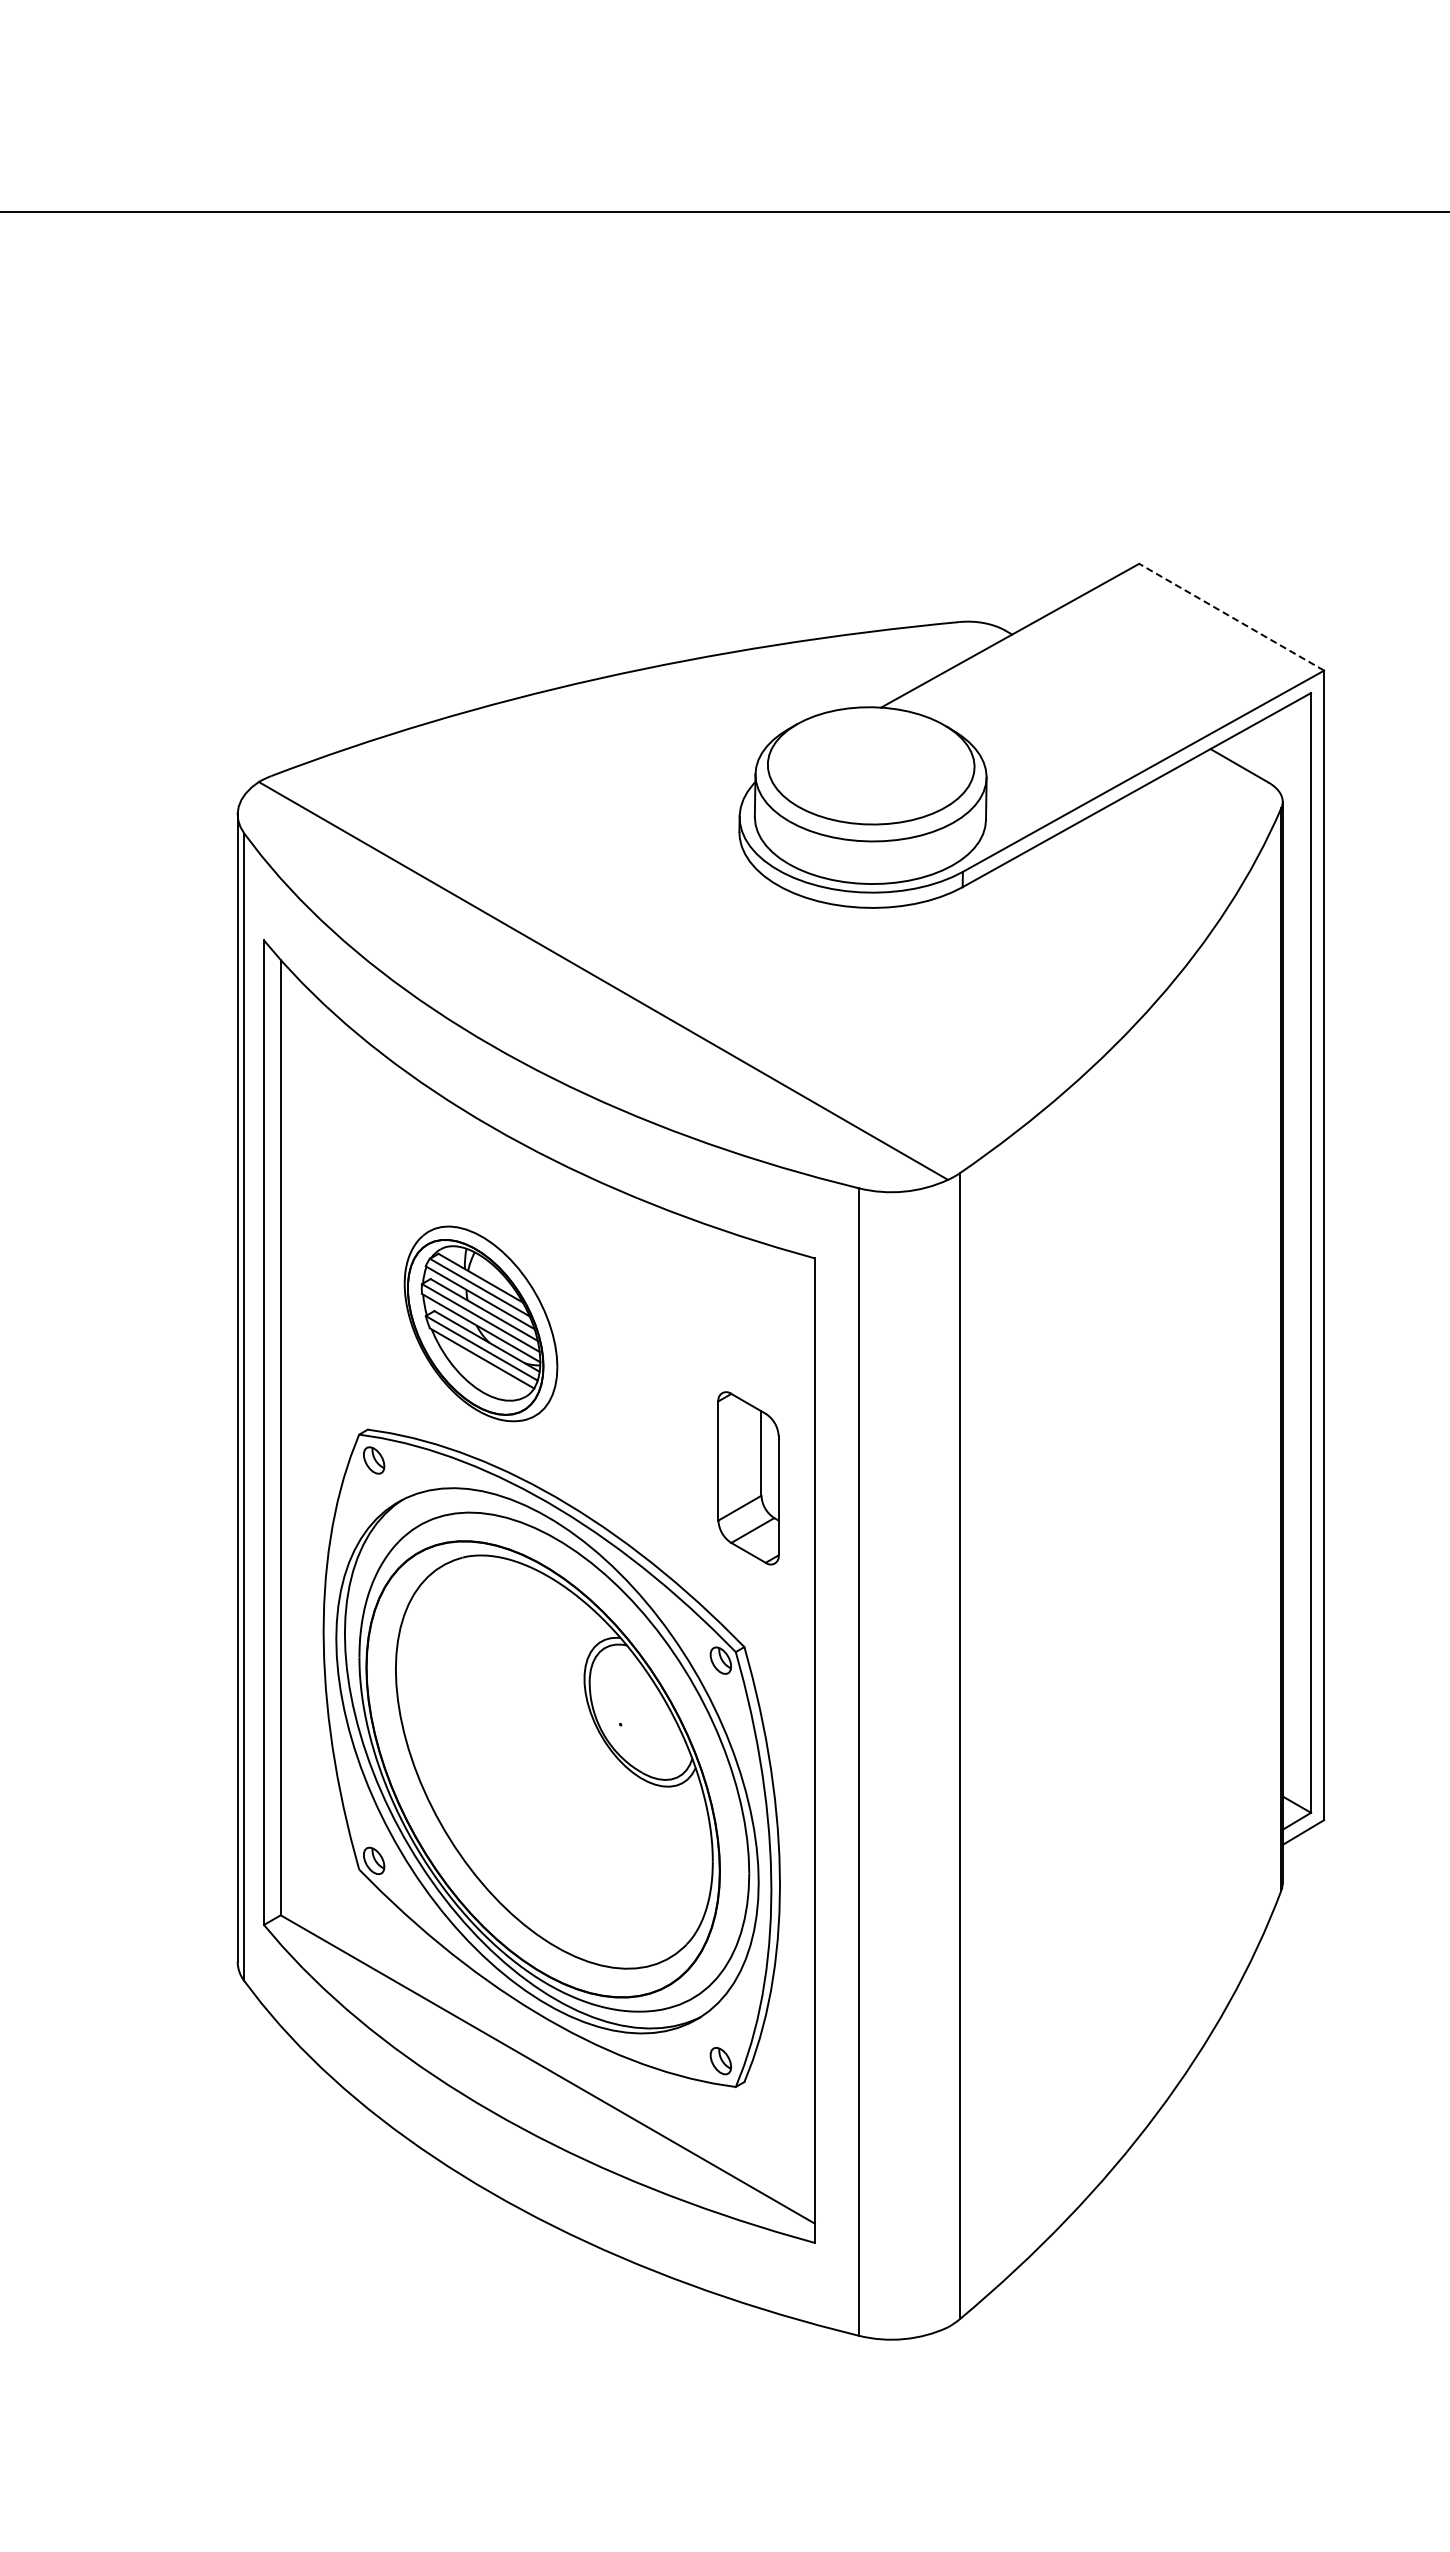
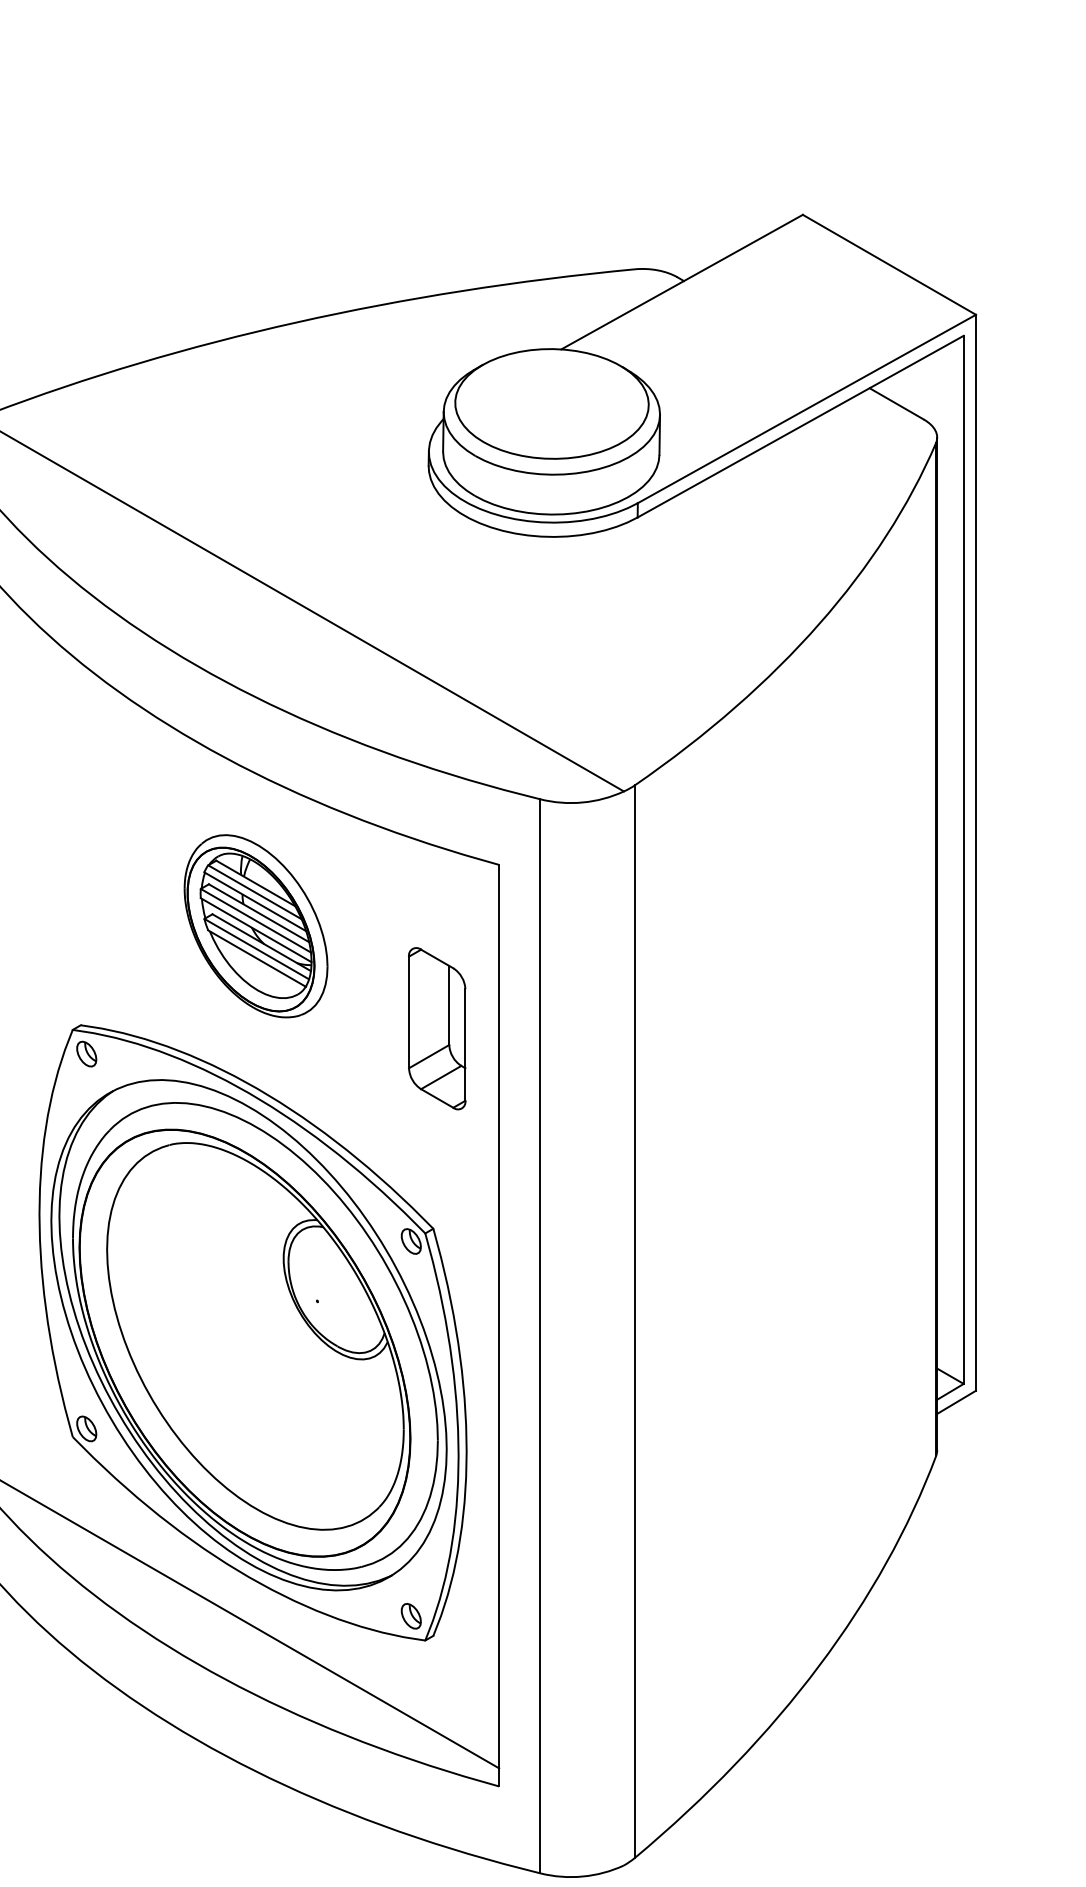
line: (1231, 617) -> (889, 265), dashed -> solid
part: (480, 1323) -> (255, 925), moved
part: (748, 1478) -> (437, 1028), moved

